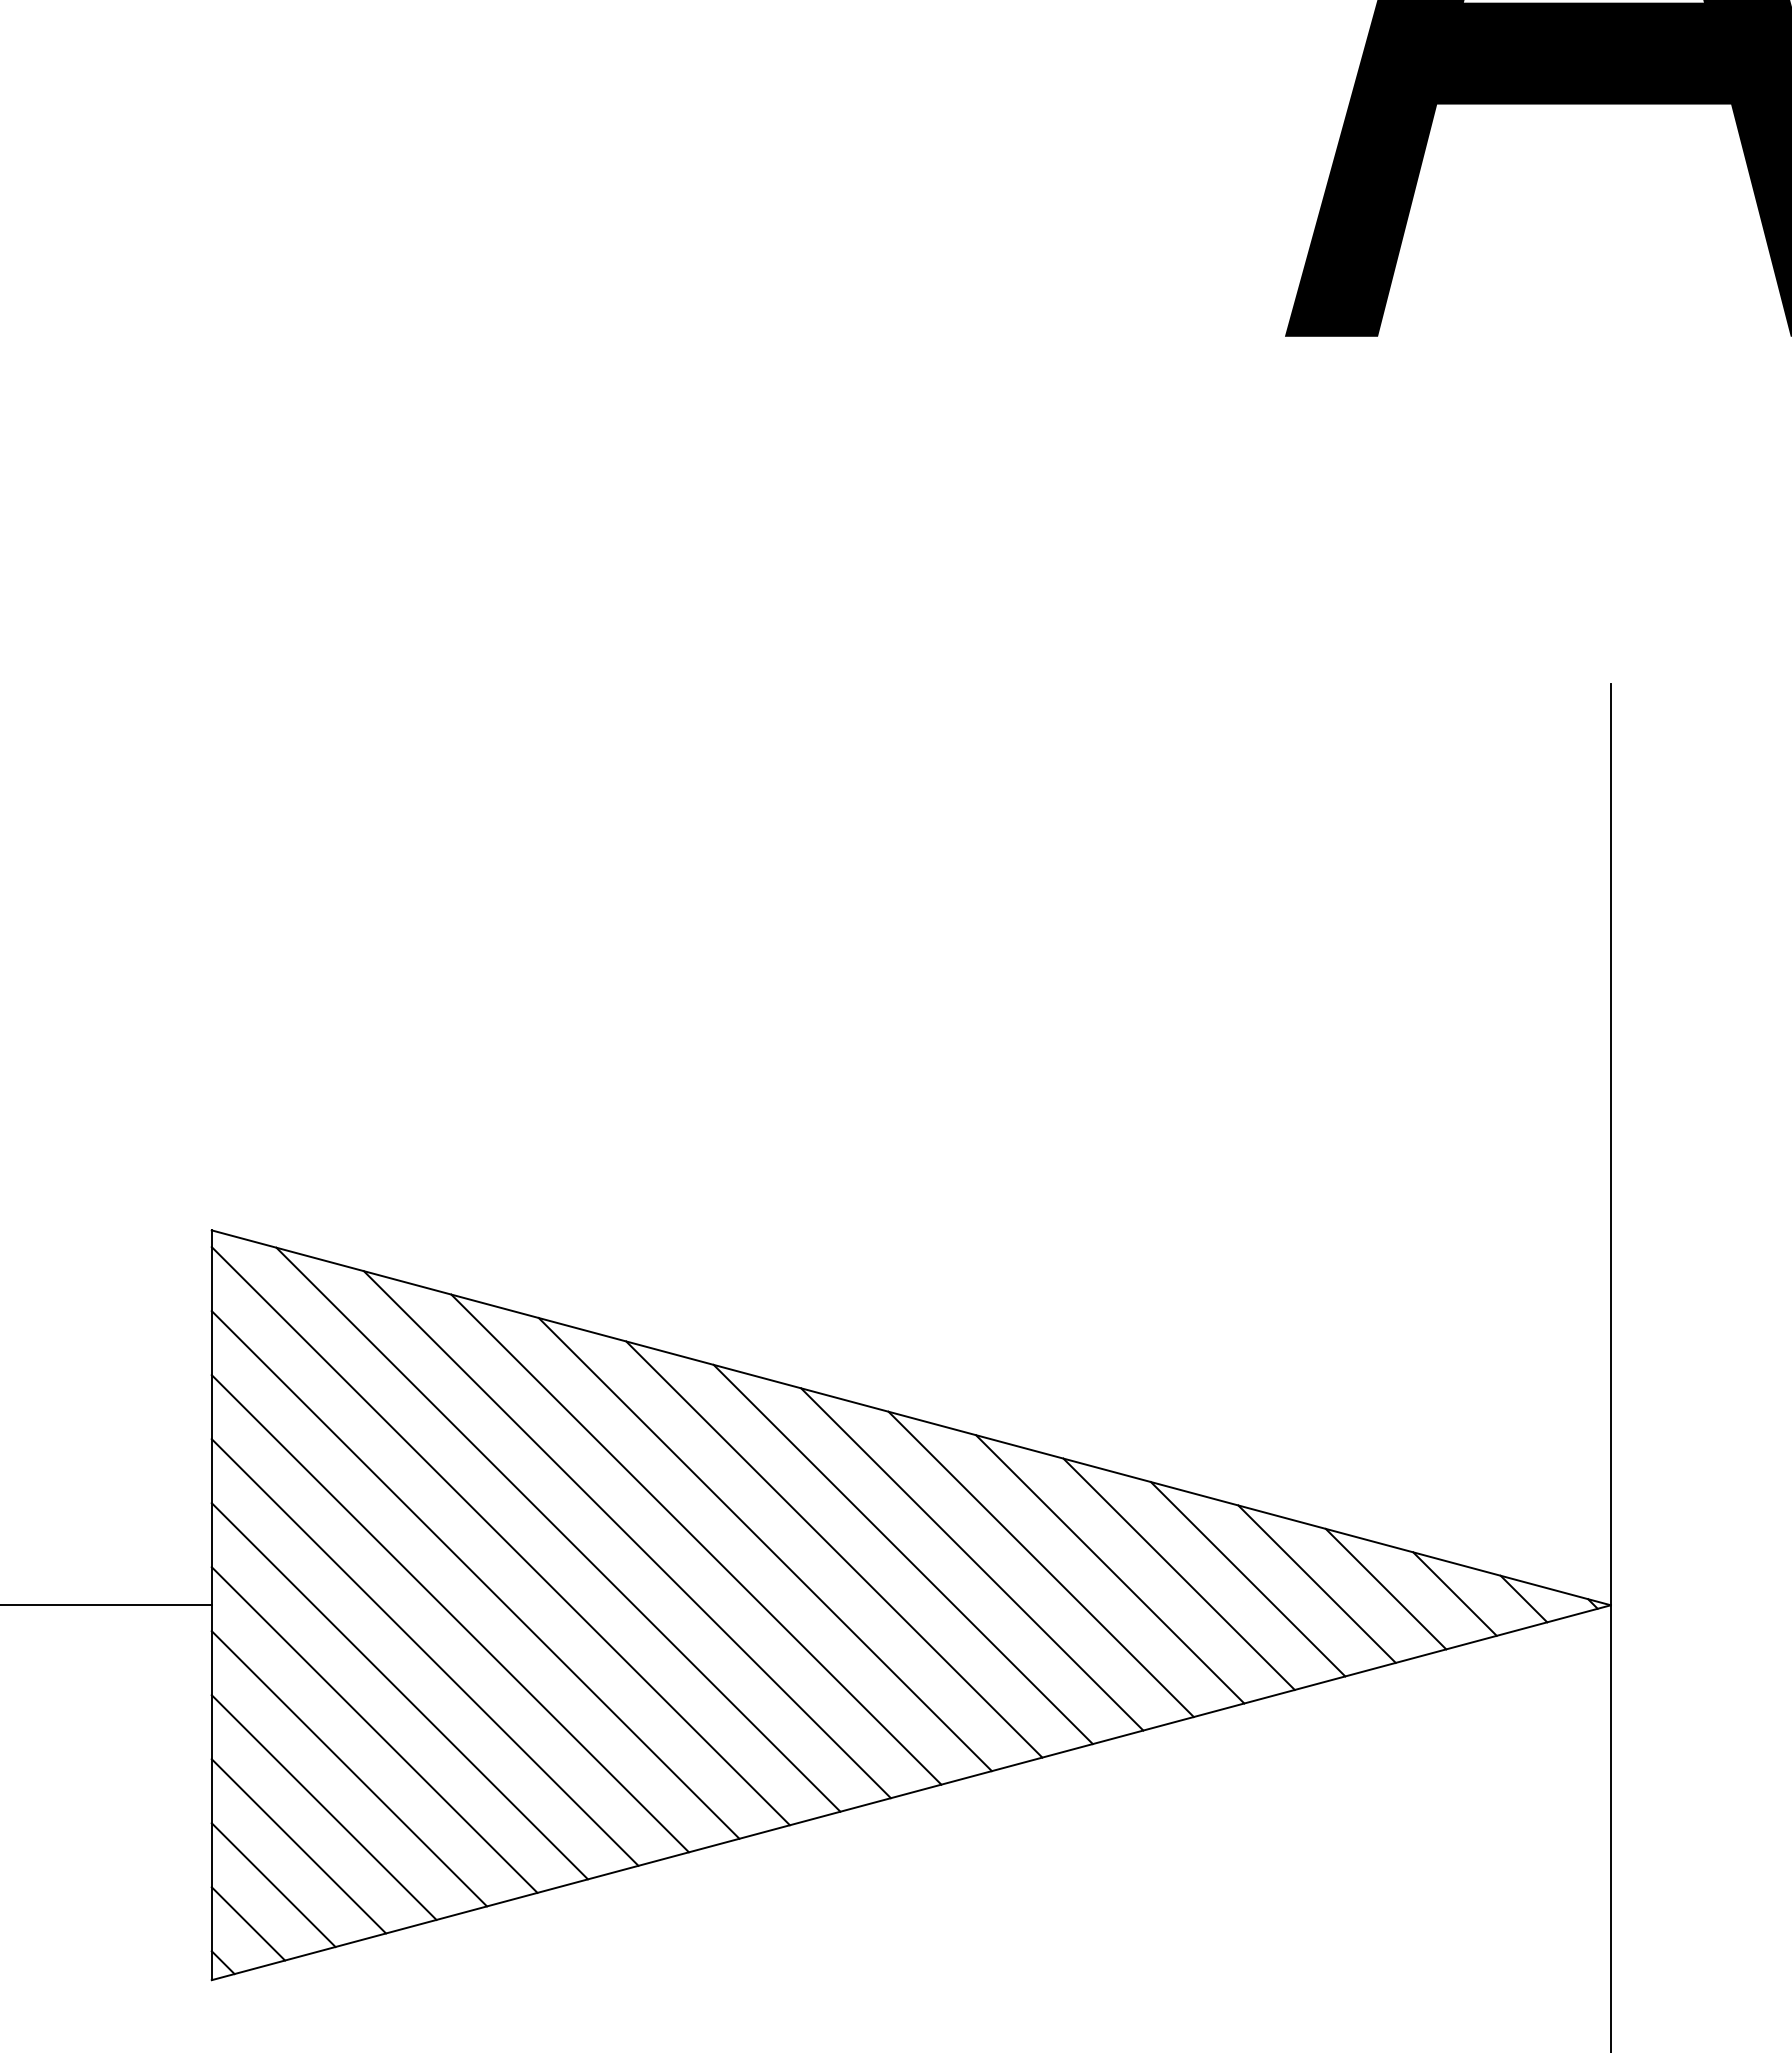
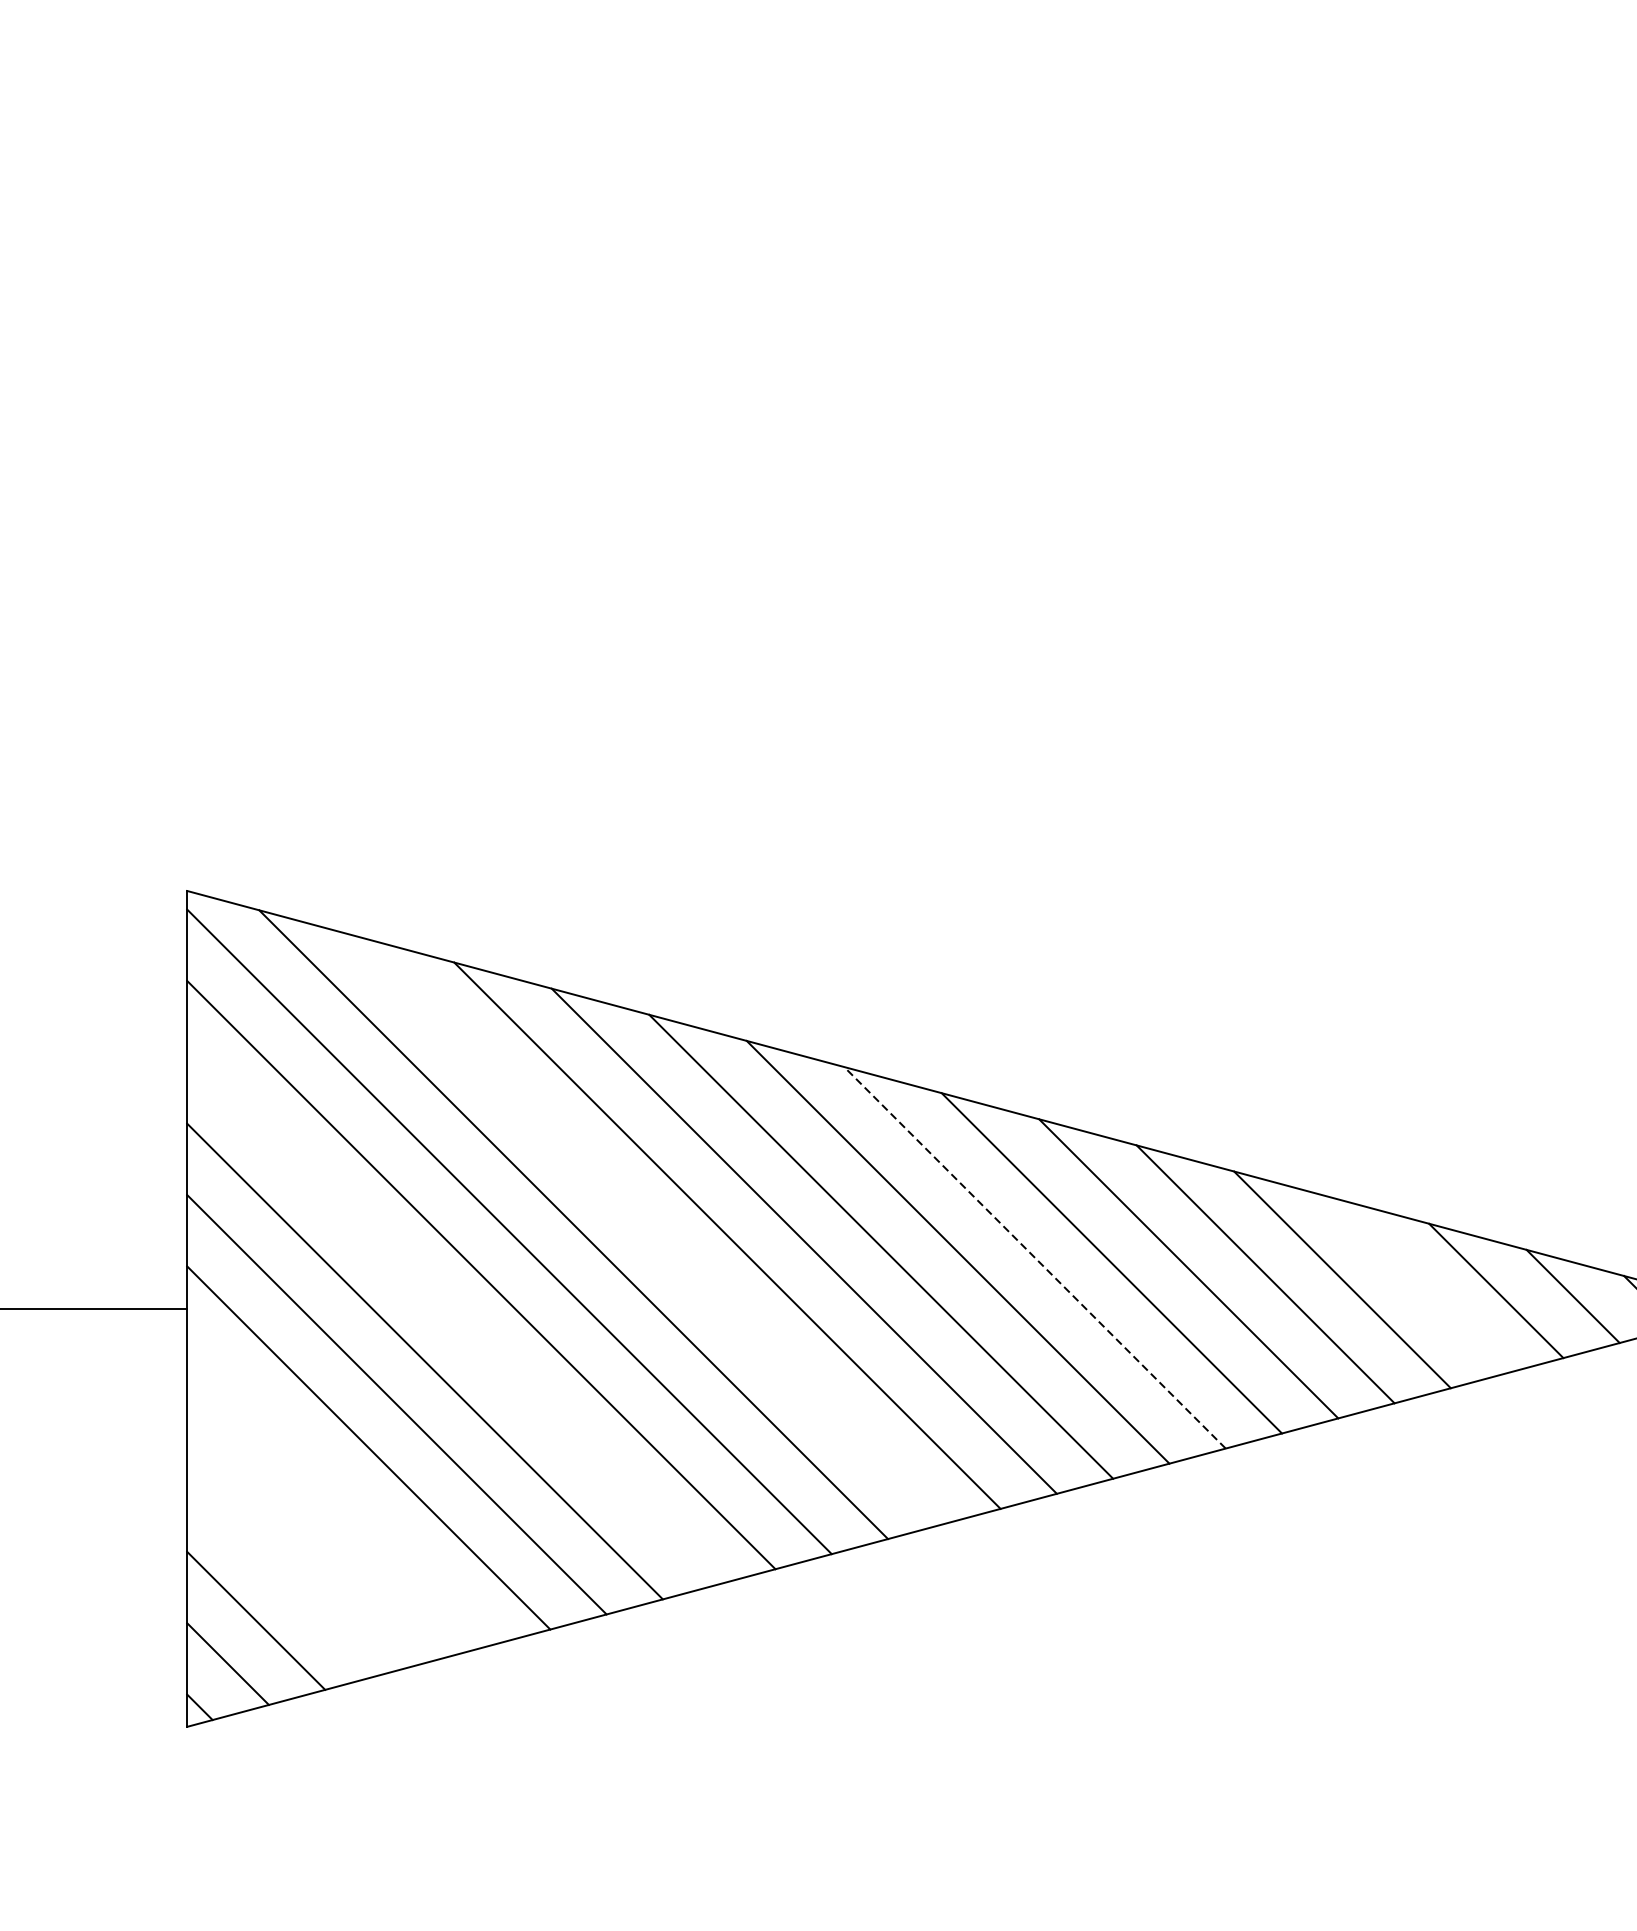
line: (626, 1534) -> (649, 1230), removed
line: (971, 1559) -> (1034, 1257), solid -> dashed
line: (1316, 1583) -> (1418, 1284), removed
line: (449, 1613) -> (452, 1318), removed
line: (349, 1768) -> (340, 1490), removed
line: (323, 1807) -> (311, 1534), removed
line: (298, 1846) -> (283, 1577), removed

